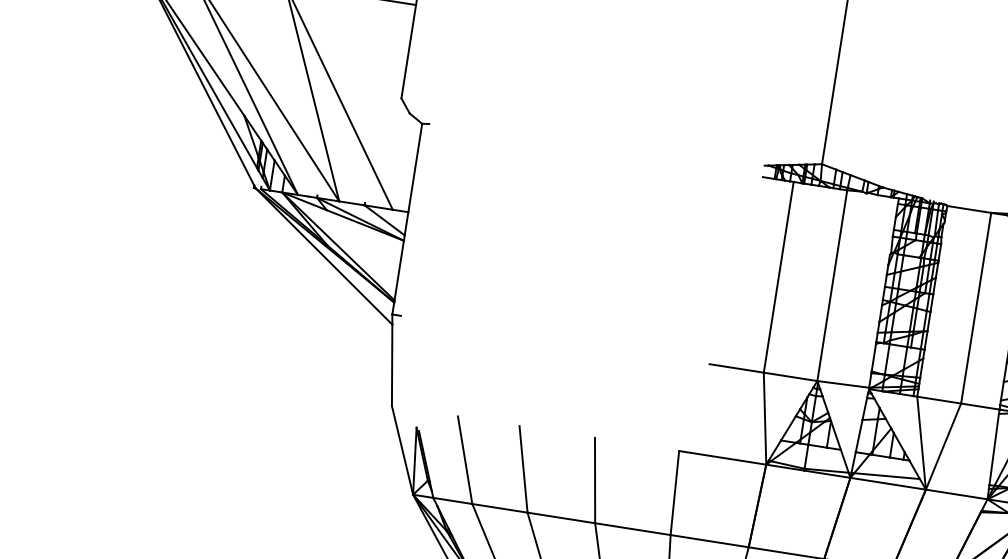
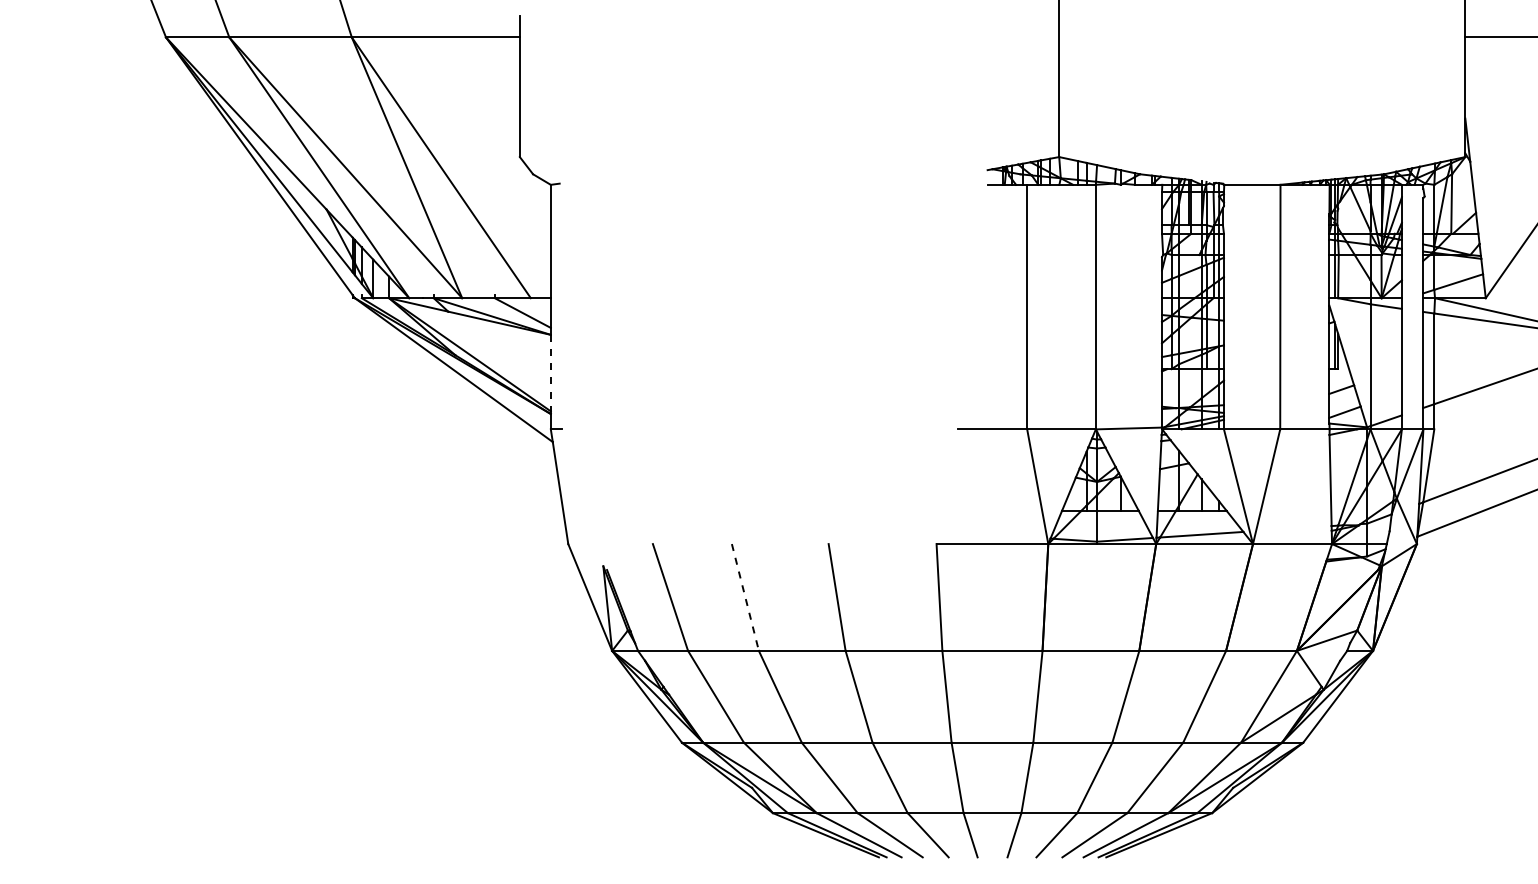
line: (398, 270) -> (550, 373), solid -> dashed
line: (523, 469) -> (745, 597), solid -> dashed

